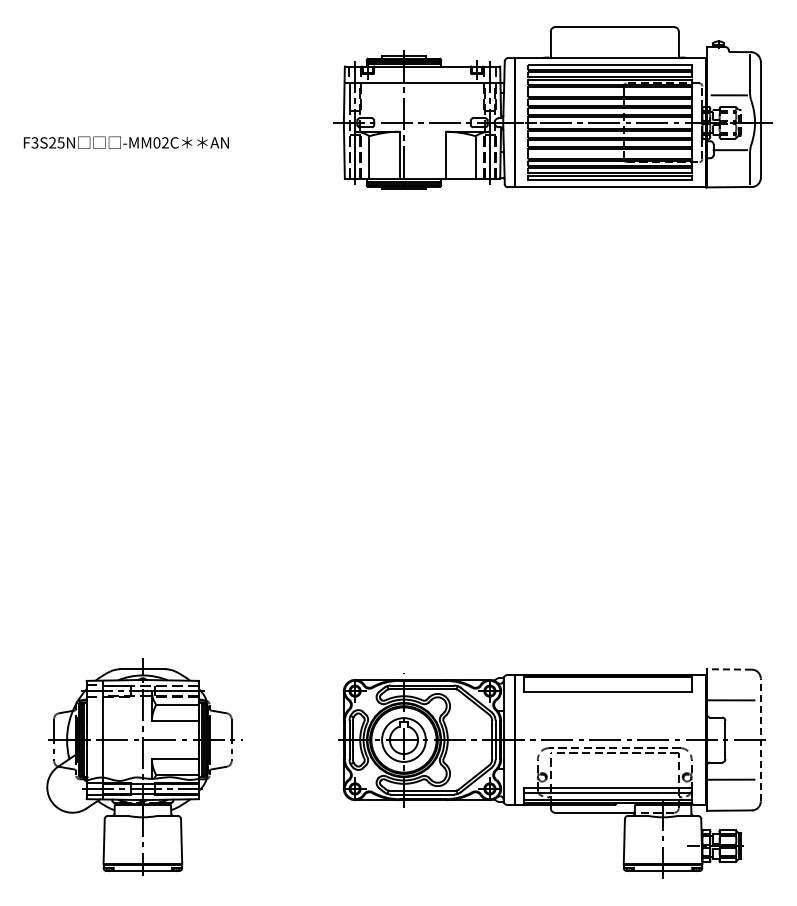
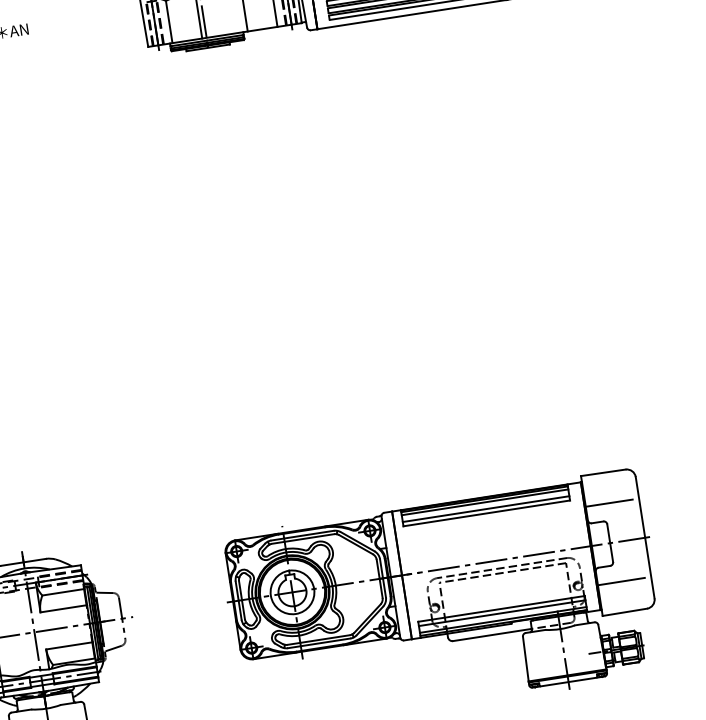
line: (729, 669) -> (603, 472), dashed -> solid
line: (607, 680) -> (484, 502), added
line: (607, 687) -> (485, 509), added
line: (760, 739) -> (644, 537), dashed -> solid

